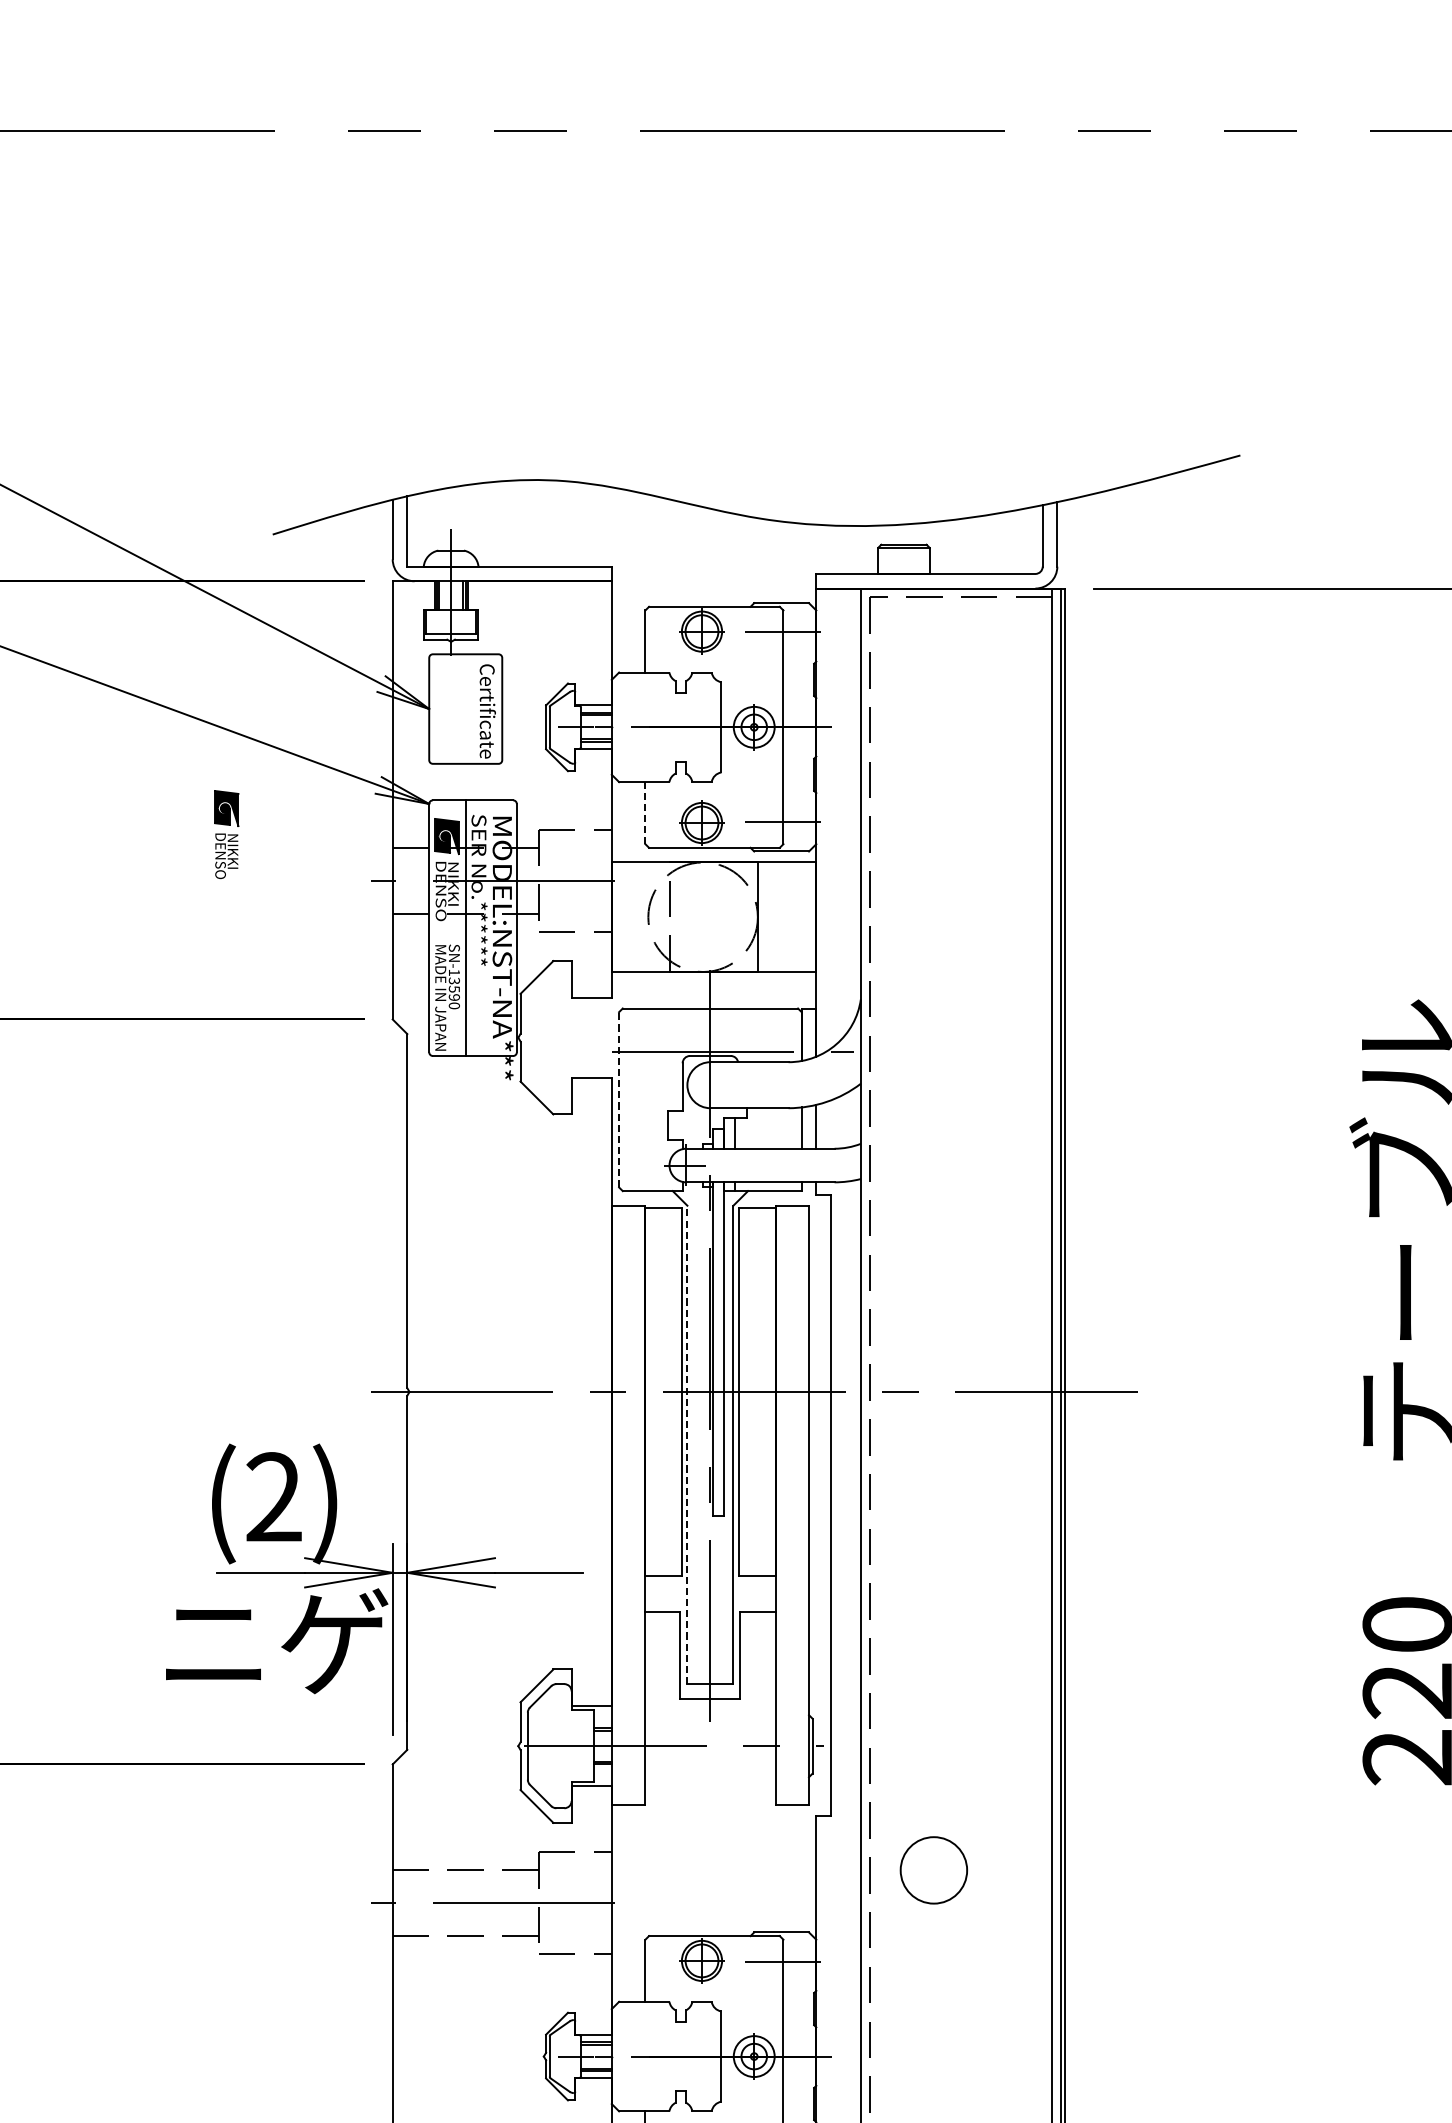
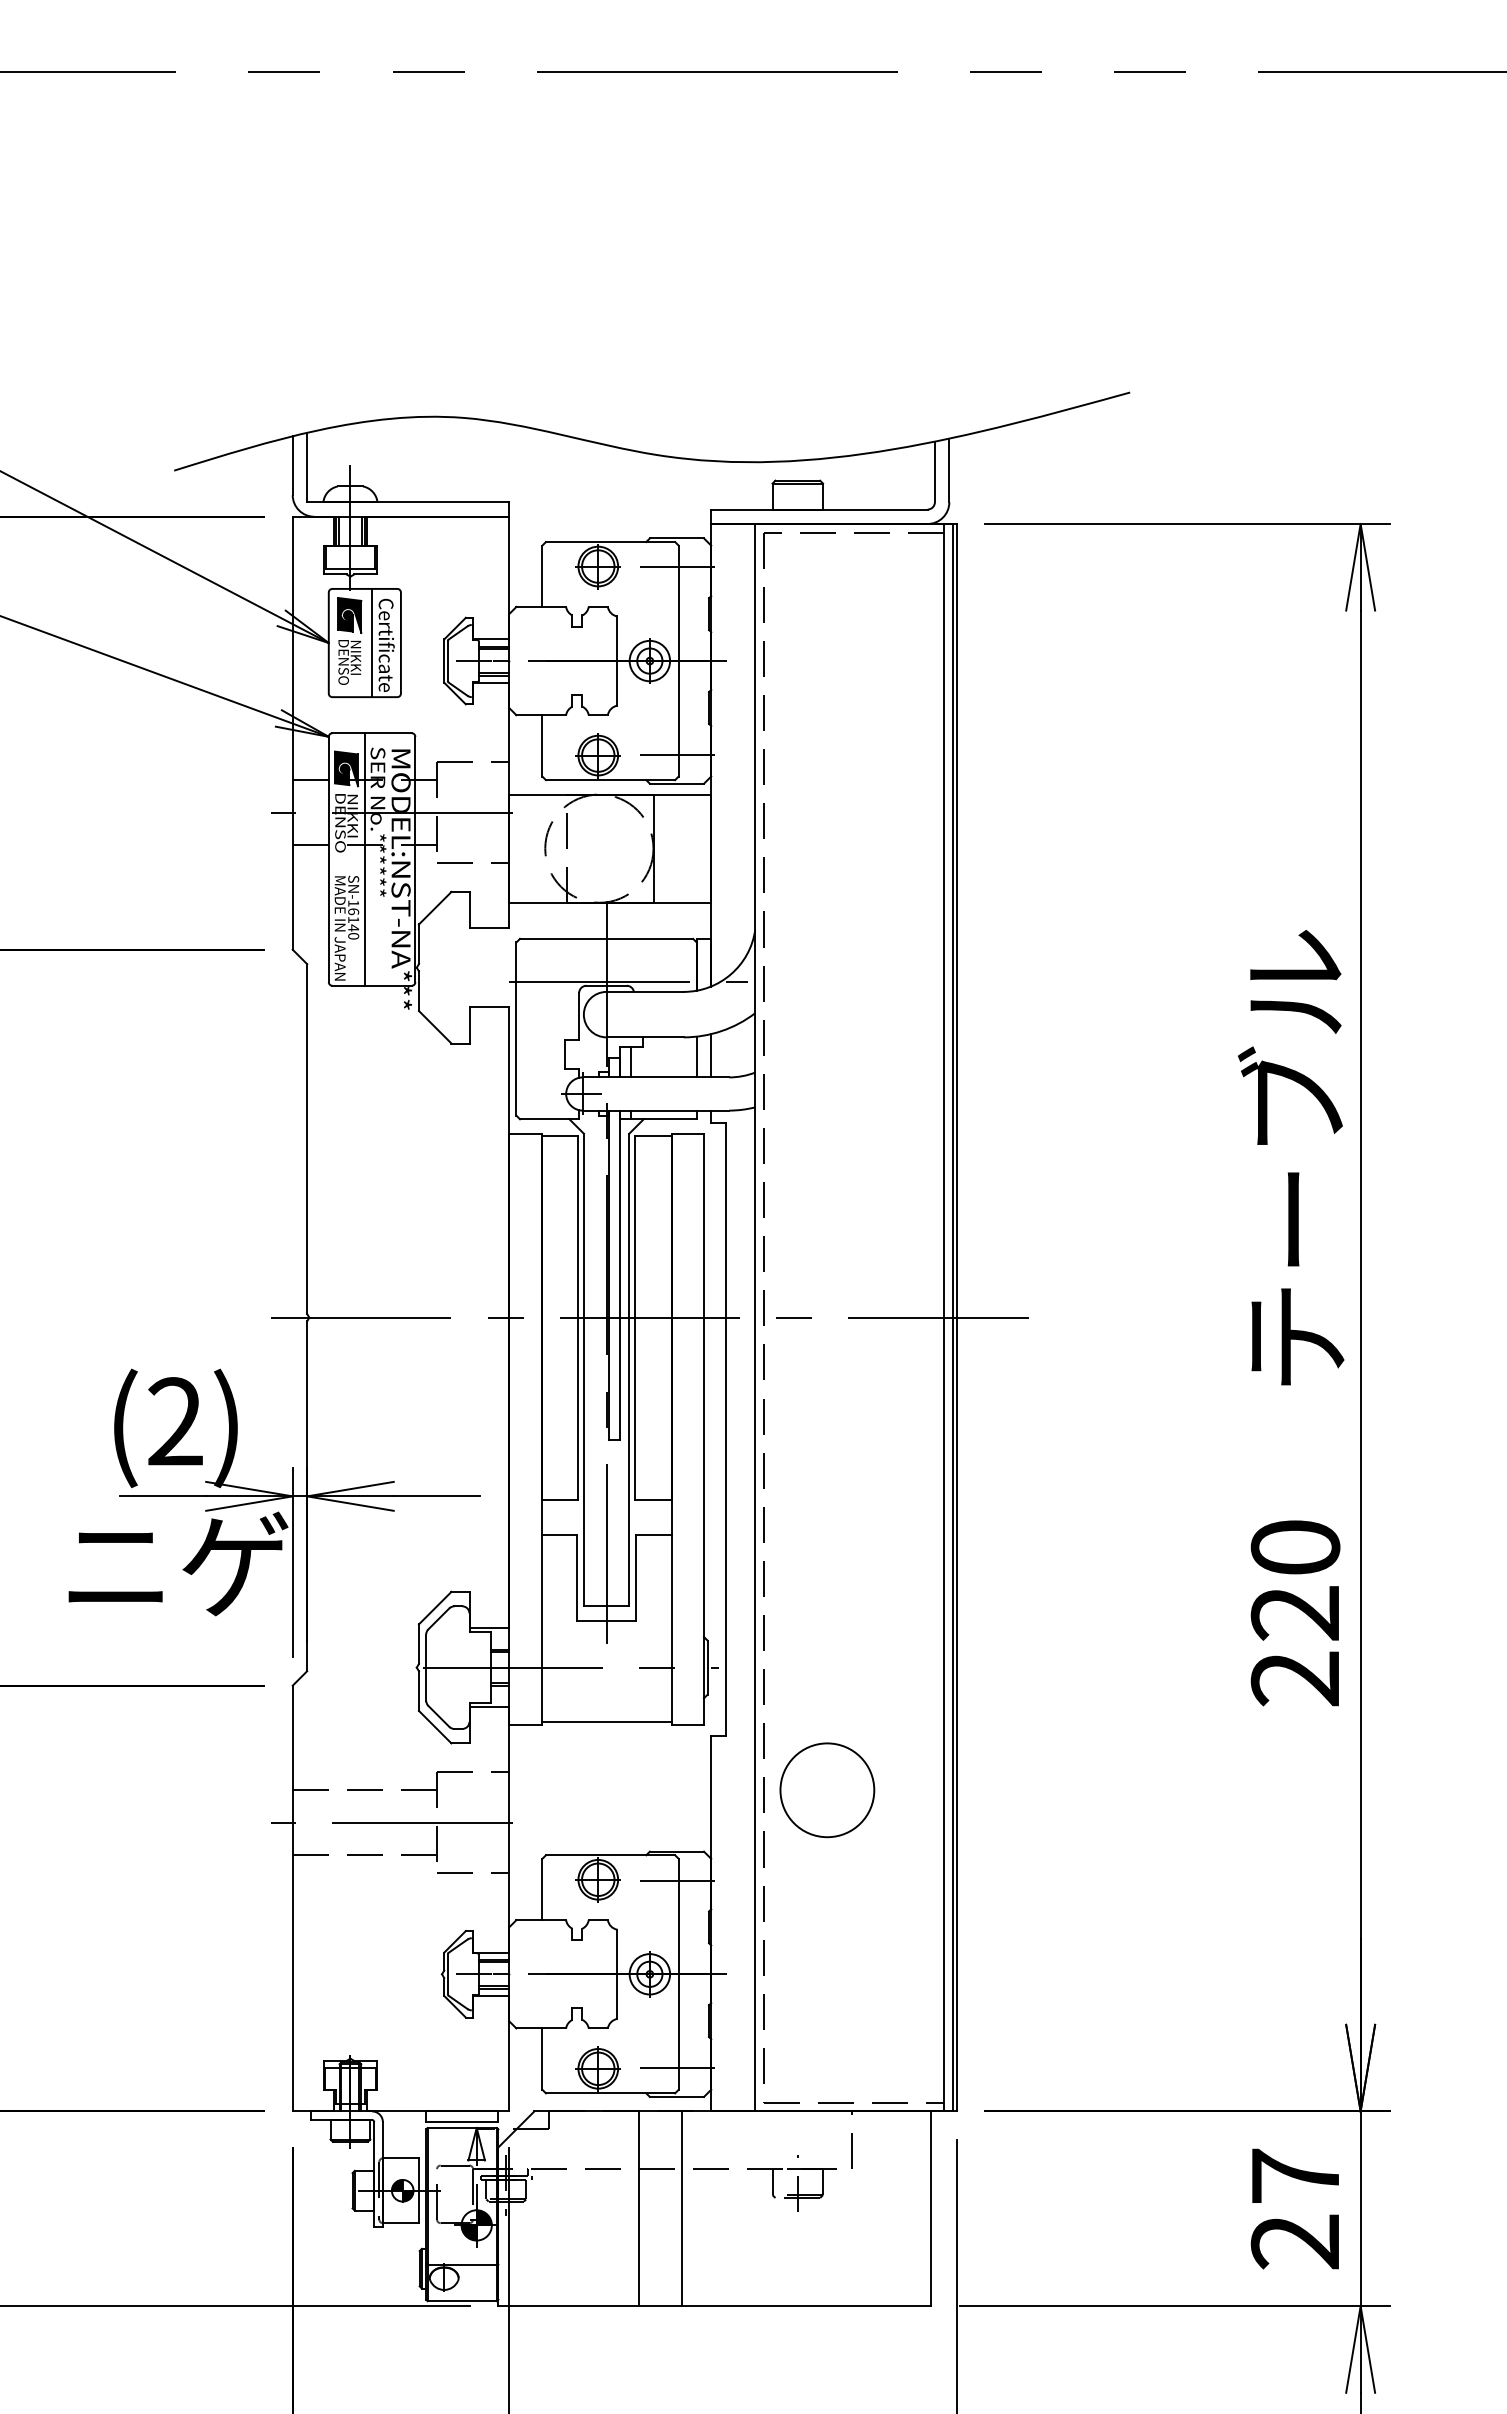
line: (473, 708) -> (372, 642), added
line: (645, 812) -> (542, 745), dashed -> solid
part: (226, 834) -> (349, 640), moved
text: (454, 988) -> (353, 919), SN-13590 -> SN-16140
line: (619, 1100) -> (516, 1029), dashed -> solid
line: (687, 1444) -> (583, 1369), dashed -> solid
line: (710, 1801) -> (606, 1722), added
circle: (934, 1870) -> (827, 1790), size x1.43

